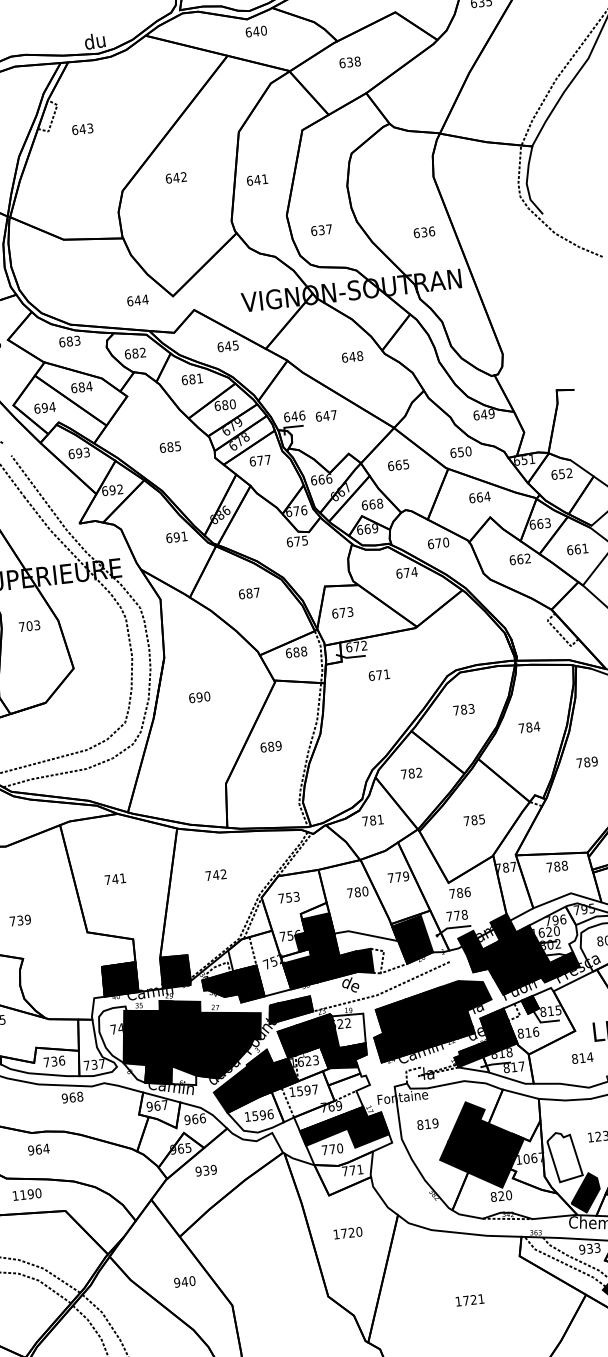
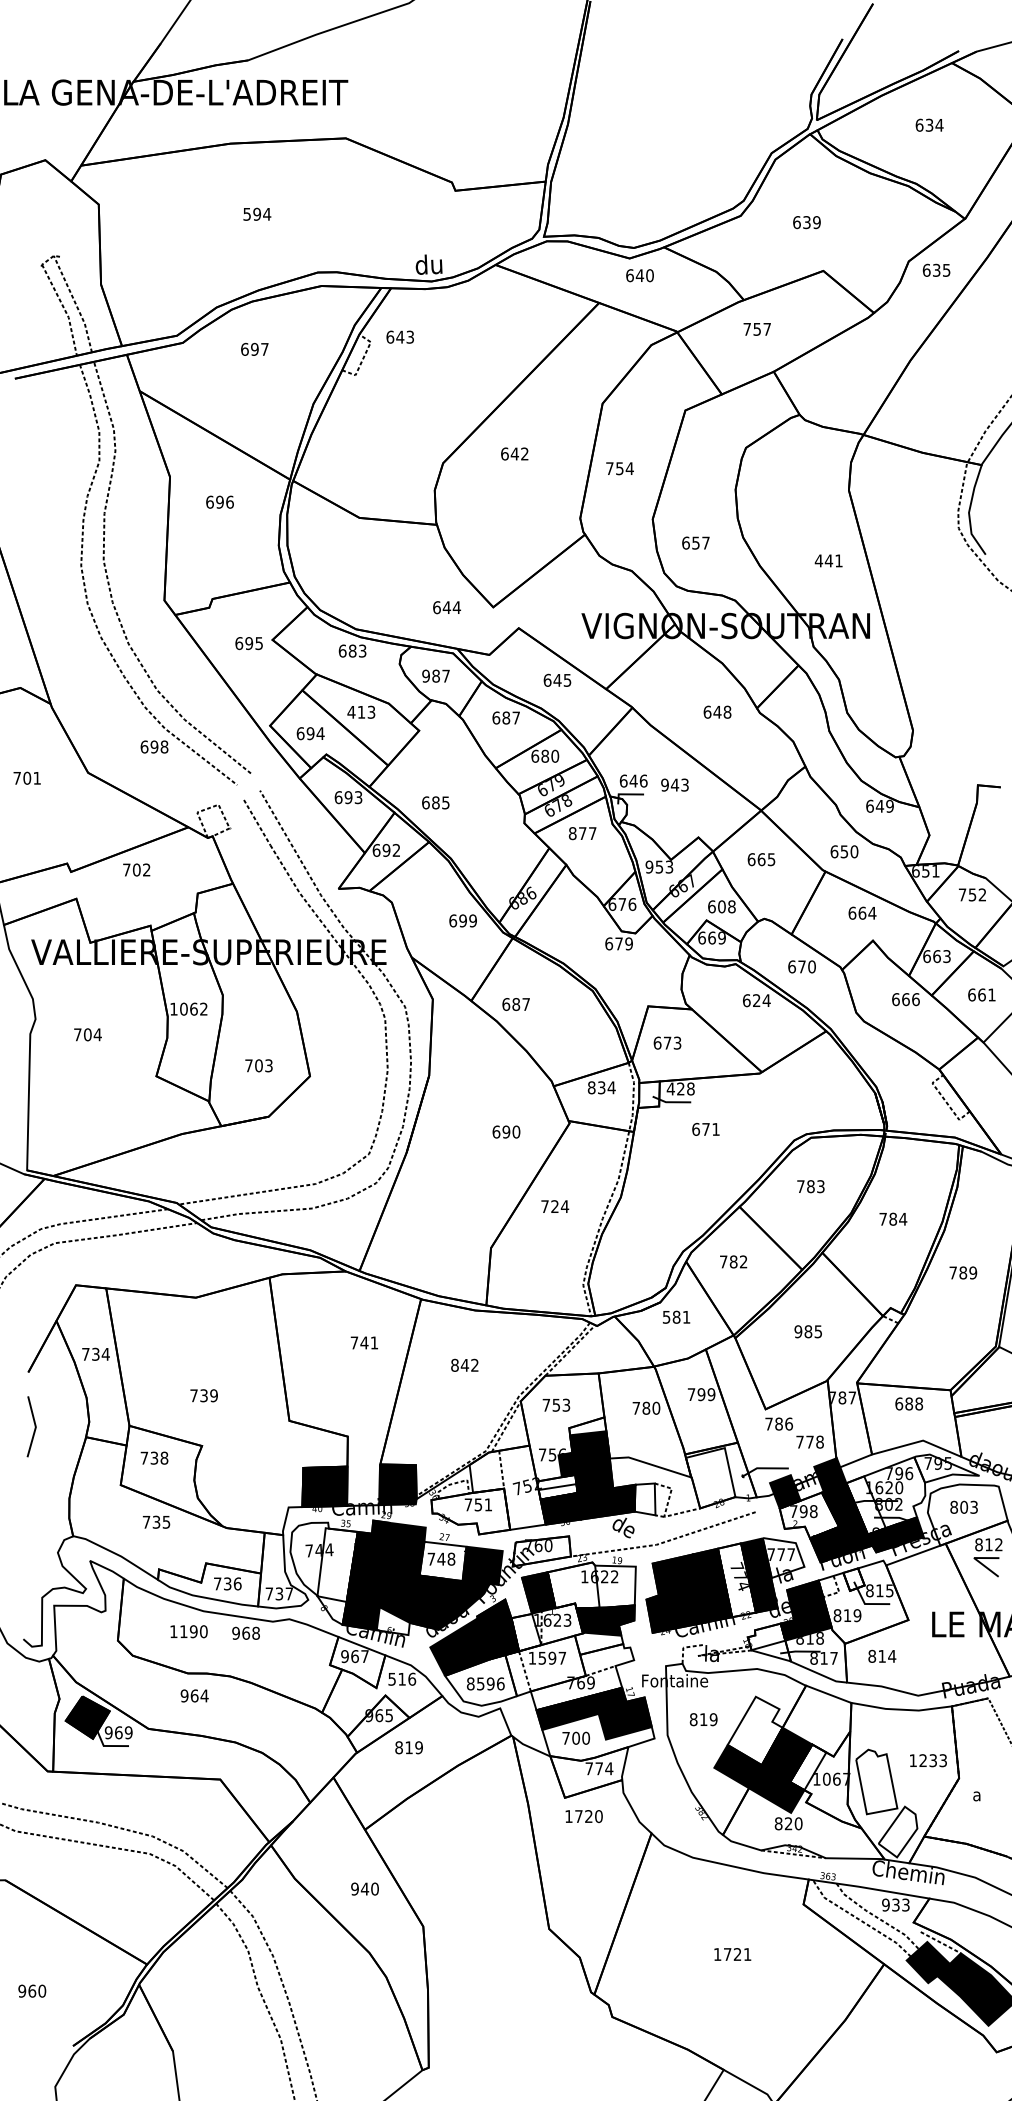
text: (350, 61) -> (757, 328), 638 -> 757
text: (82, 128) -> (399, 336), moved
text: (257, 179) -> (619, 468), 641 -> 754
text: (321, 229) -> (695, 542), 637 -> 657
text: (423, 232) -> (828, 560), 636 -> 441
text: (134, 353) -> (435, 675), 682 -> 987
text: (199, 378) -> (515, 717), 681 -> 687
text: (81, 386) -> (361, 711), 684 -> 413
text: (325, 415) -> (674, 784), 647 -> 943
text: (170, 446) -> (435, 802), moved
text: (252, 461) -> (572, 833), 677 -> 877
text: (554, 474) -> (962, 894), 652 -> 752
text: (321, 479) -> (659, 866), 666 -> 953
text: (372, 504) -> (721, 906), 668 -> 608
text: (183, 536) -> (472, 920), 691 -> 699
text: (304, 540) -> (628, 943), 675 -> 679
text: (527, 558) -> (915, 999), 662 -> 666
text: (406, 572) -> (756, 1000), 674 -> 624
text: (248, 593) -> (515, 1004), moved
text: (29, 625) -> (258, 1065), moved
text: (356, 646) -> (680, 1088), 672 -> 428
text: (296, 652) -> (601, 1087), 688 -> 834
text: (199, 696) -> (506, 1131), moved
text: (271, 746) -> (555, 1206), 689 -> 724
text: (466, 820) -> (798, 1331), 785 -> 985
text: (365, 821) -> (666, 1317), 781 -> 581
text: (549, 867) -> (899, 1403), 788 -> 688
text: (208, 875) -> (454, 1364), 742 -> 842
text: (398, 877) -> (701, 1394), 779 -> 799
text: (114, 878) -> (363, 1342), moved
text: (456, 915) -> (809, 1441), moved
fill: (412, 940) -> (710, 1478), removed
fill: (532, 947) -> (865, 1505), removed
fill: (490, 959) -> (809, 1515), removed
fill: (364, 961) -> (644, 1499), removed
fill: (297, 963) -> (557, 1491), removed
fill: (232, 985) -> (470, 1511), removed
fill: (474, 994) -> (783, 1558), removed
fill: (529, 1004) -> (853, 1579), removed
fill: (290, 1010) -> (541, 1551), removed
fill: (441, 1015) -> (736, 1580), removed
fill: (215, 1026) -> (442, 1561), removed
text: (536, 1031) -> (857, 1615), 816 -> 819
fill: (317, 1033) -> (573, 1585), removed
fill: (136, 1037) -> (337, 1564), removed
fill: (468, 1055) -> (766, 1636), removed
text: (582, 1057) -> (882, 1655), moved
fill: (285, 1073) -> (526, 1632), removed
text: (247, 1116) -> (470, 1683), 1596 -> 8596
text: (191, 1119) -> (397, 1678), 966 -> 516
fill: (467, 1128) -> (754, 1730), removed
text: (332, 1148) -> (576, 1737), 770 -> 700
fill: (511, 1151) -> (808, 1767), removed
text: (360, 1169) -> (609, 1768), 771 -> 774
text: (202, 1170) -> (403, 1747), 939 -> 819
fill: (584, 1192) -> (897, 1831), removed
text: (26, 1194) -> (188, 1631), moved
text: (347, 1233) -> (583, 1816), moved

